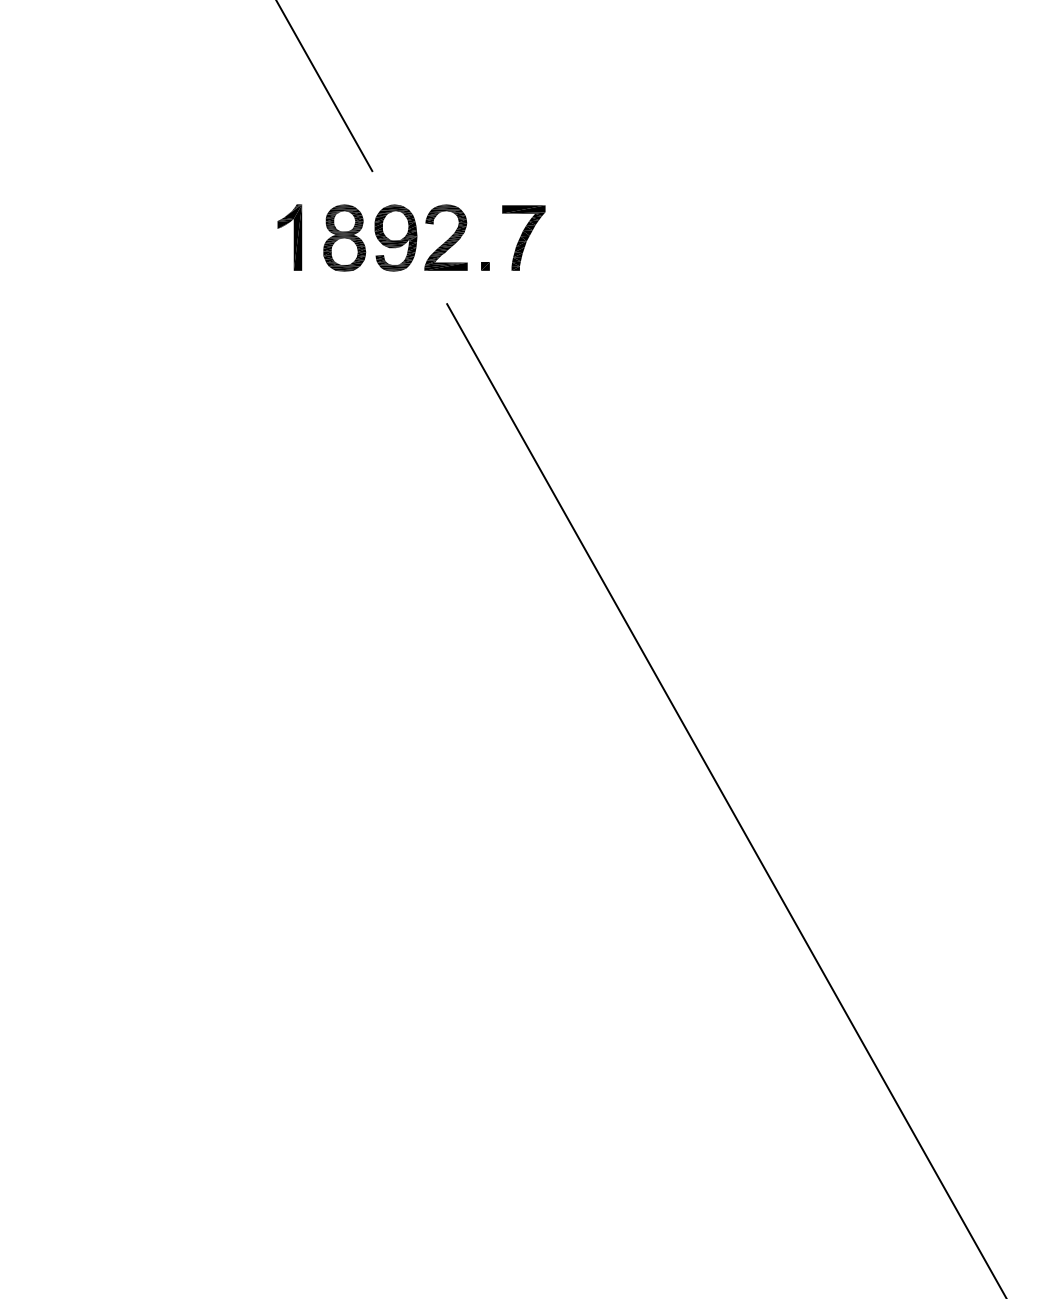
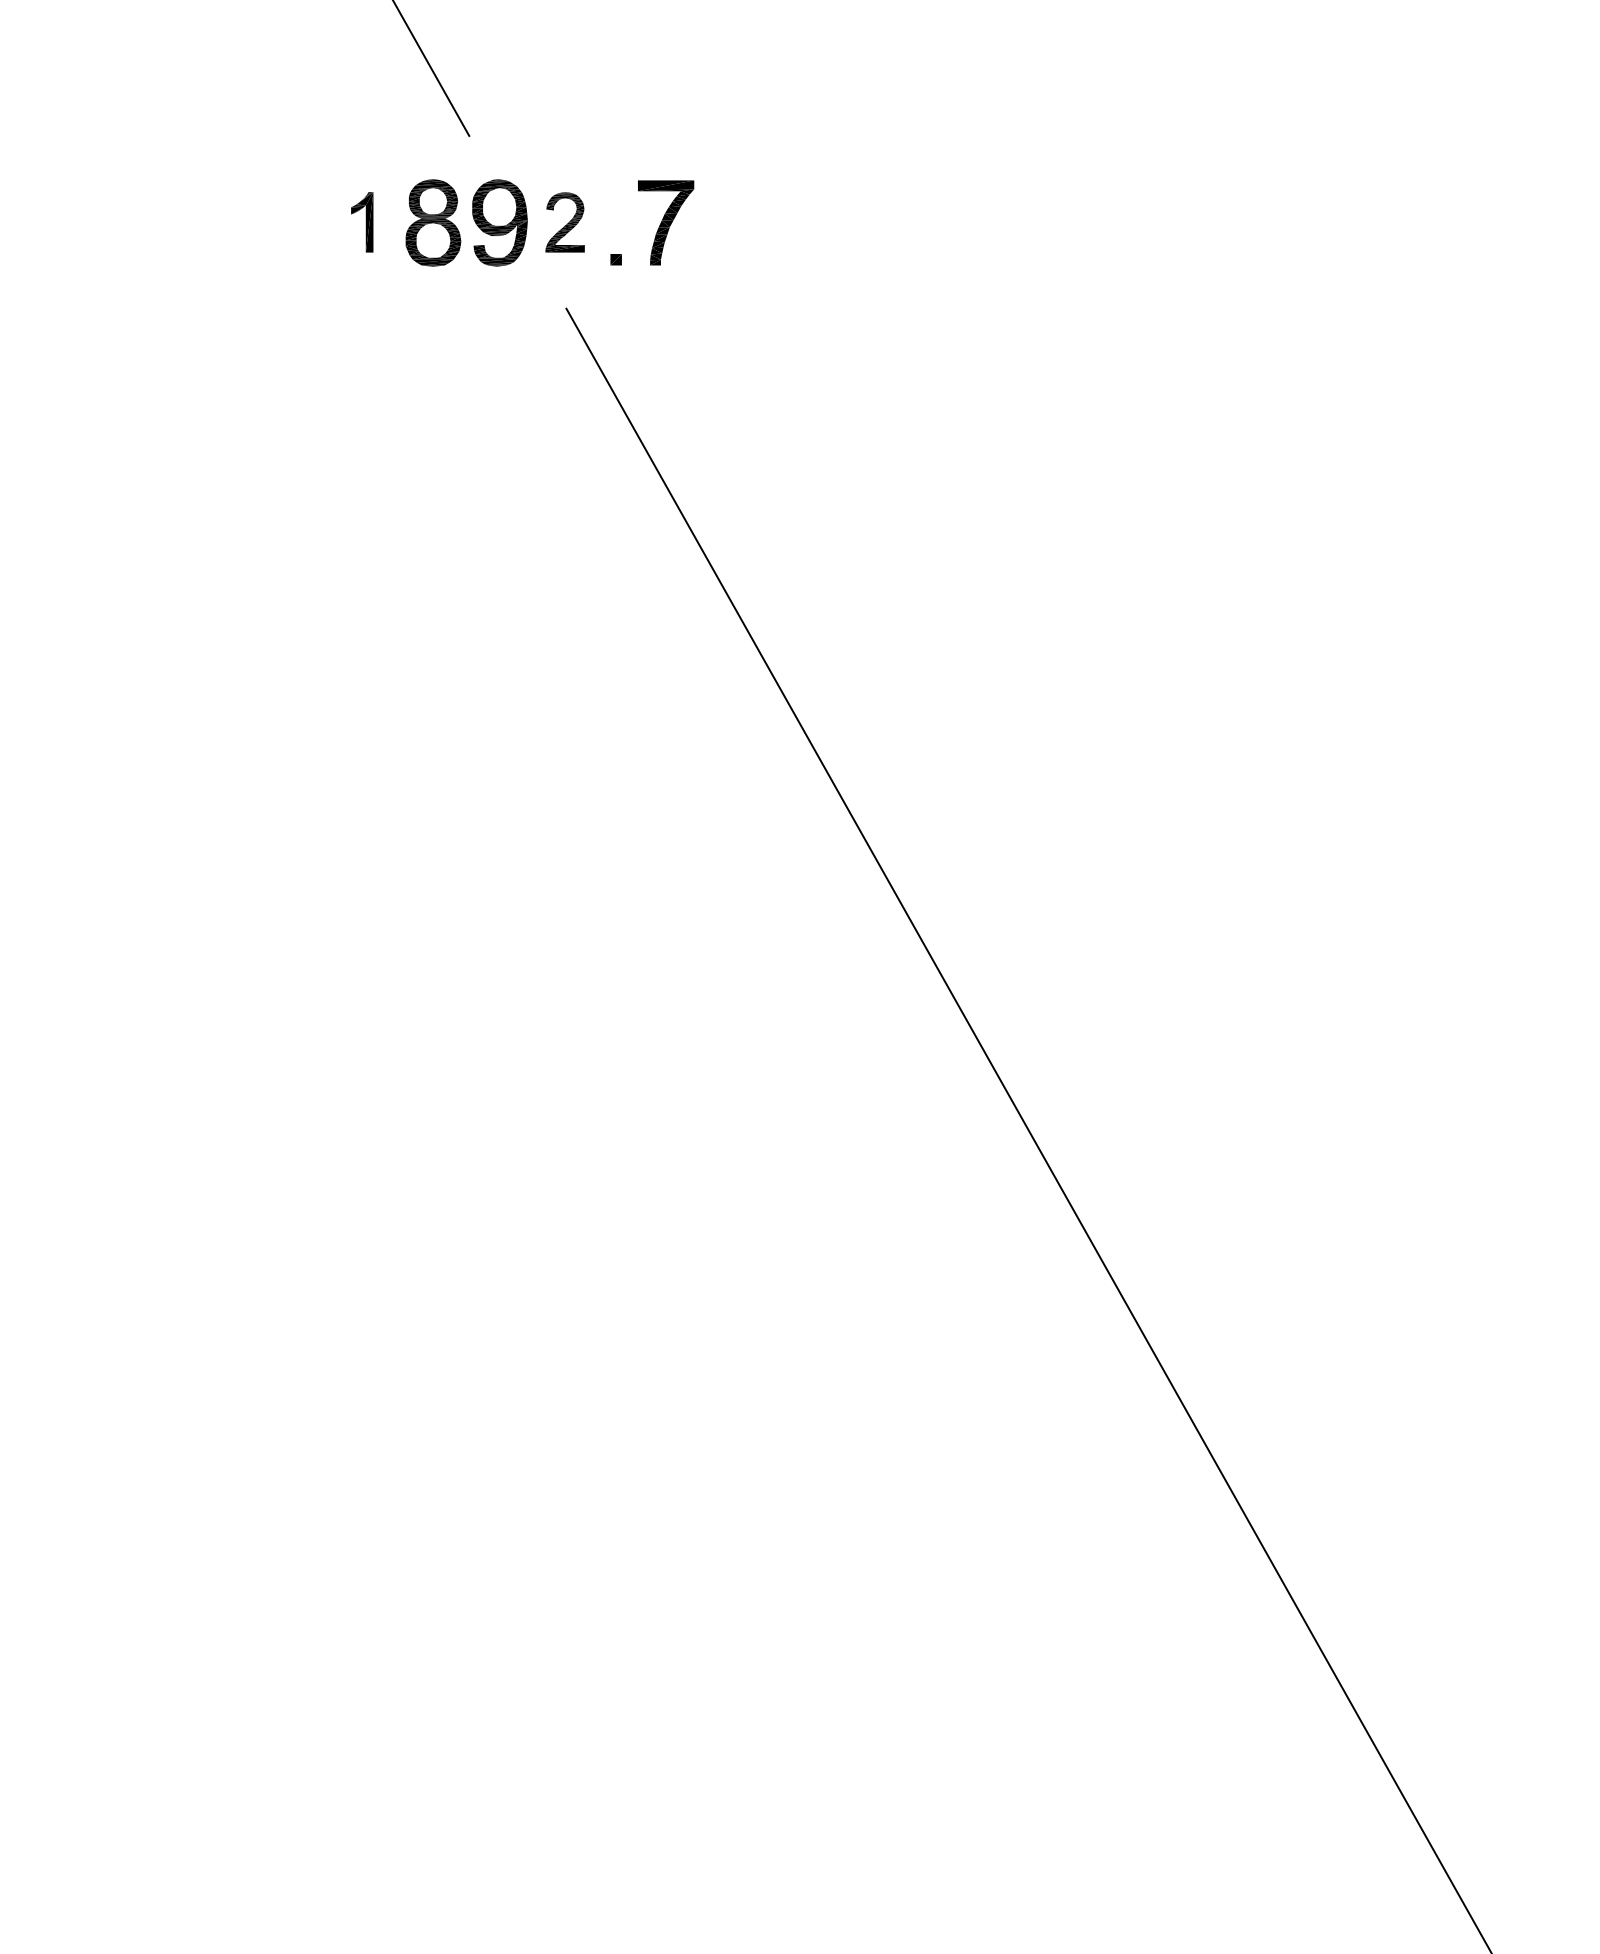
part: (290, 237) -> (362, 222), size x0.7
part: (446, 237) -> (565, 222), size x0.7

